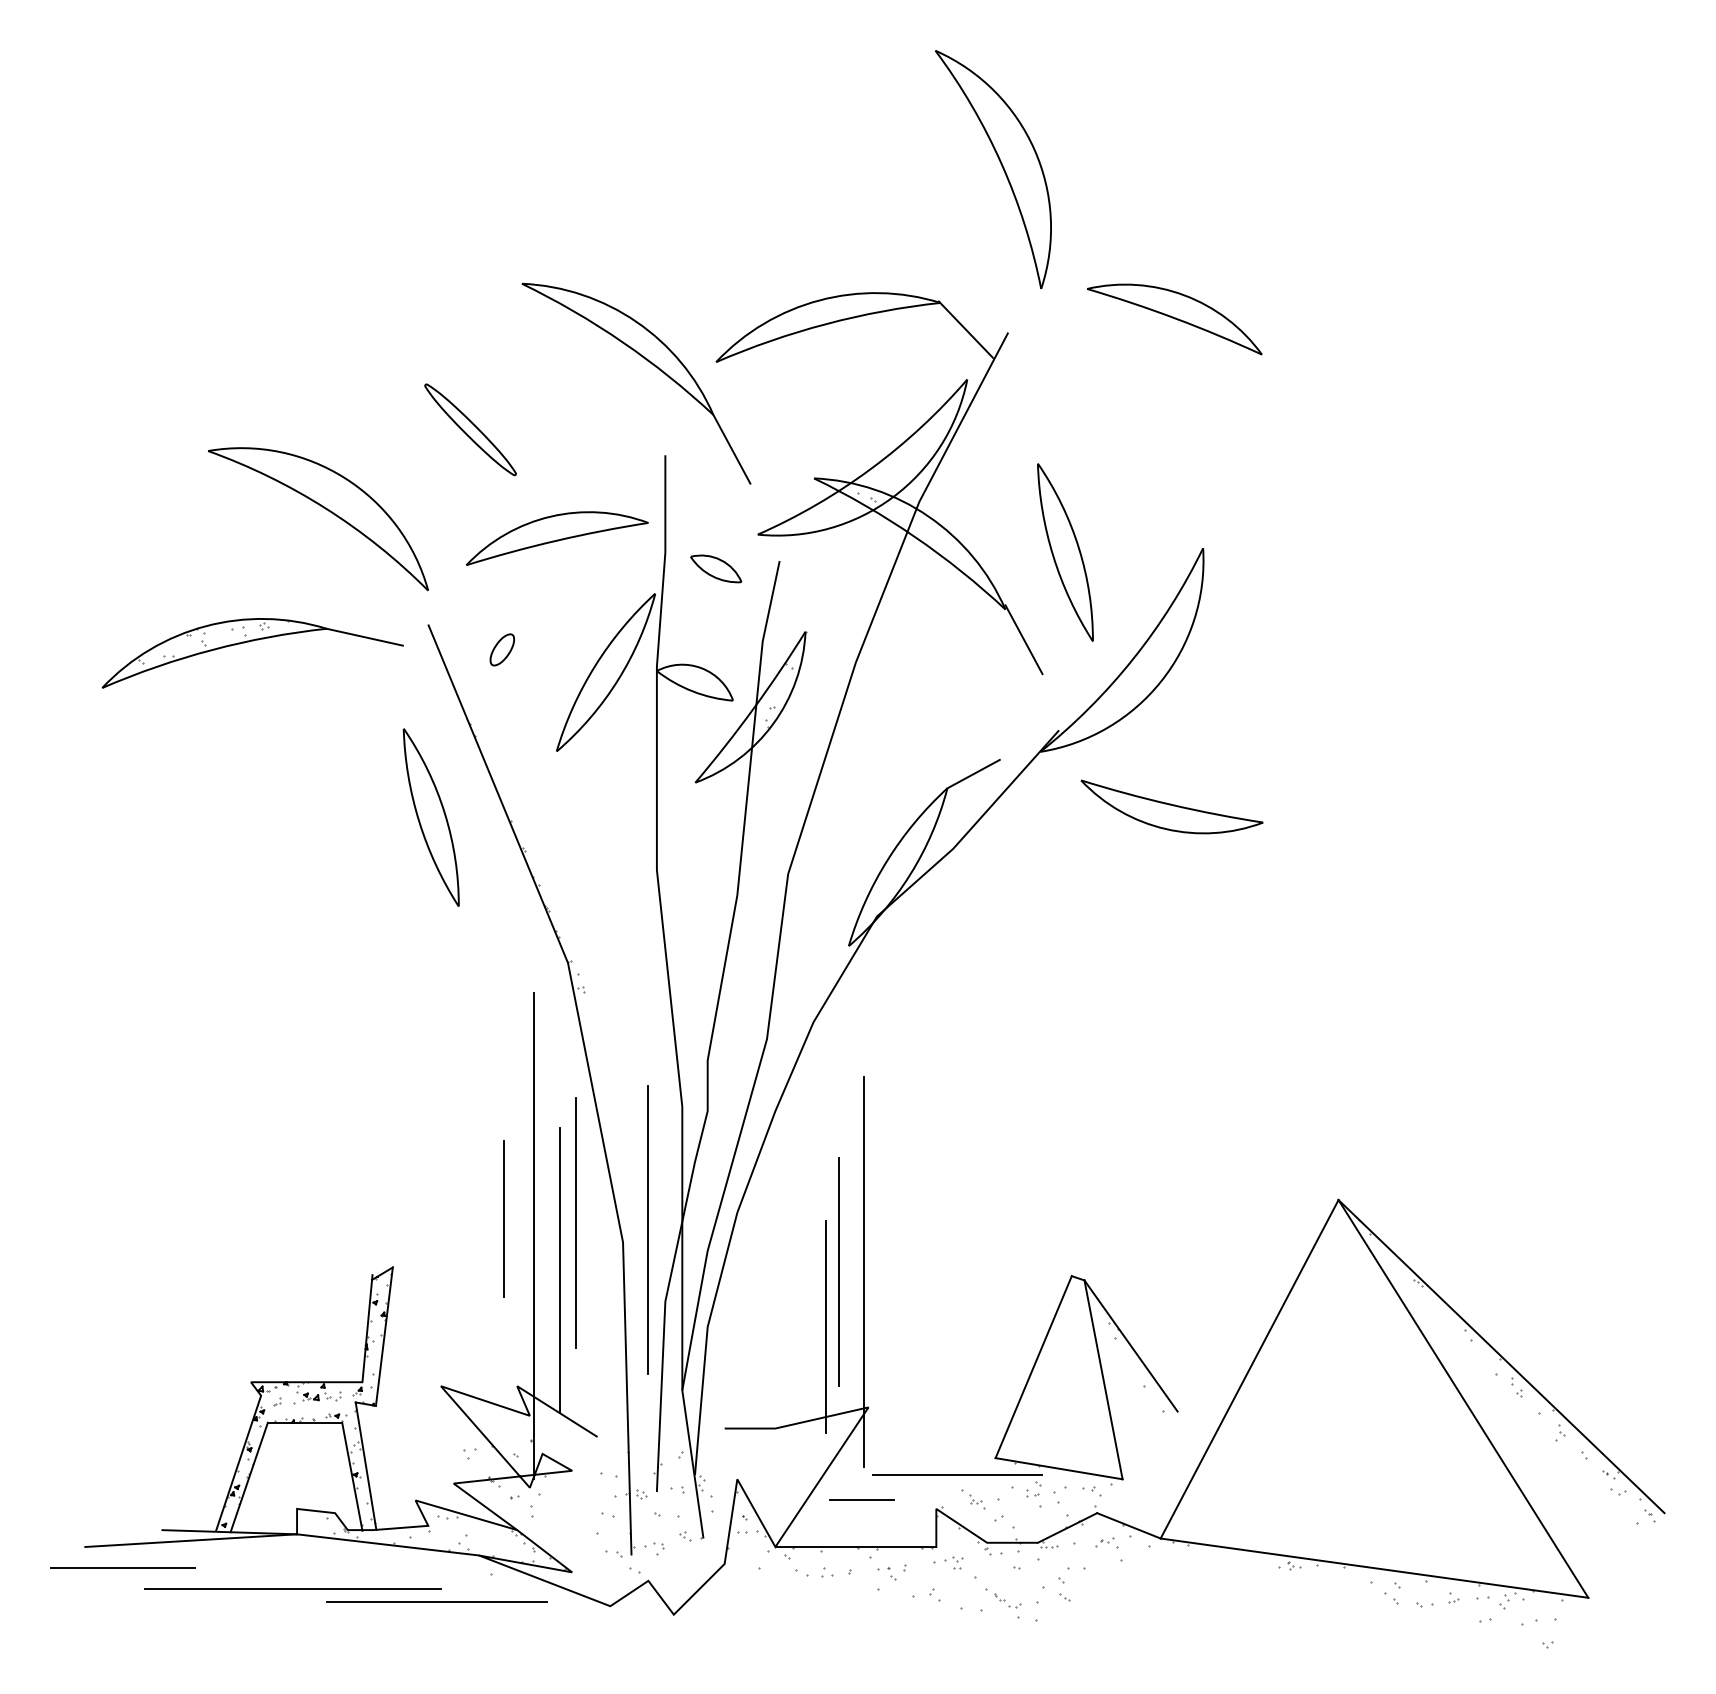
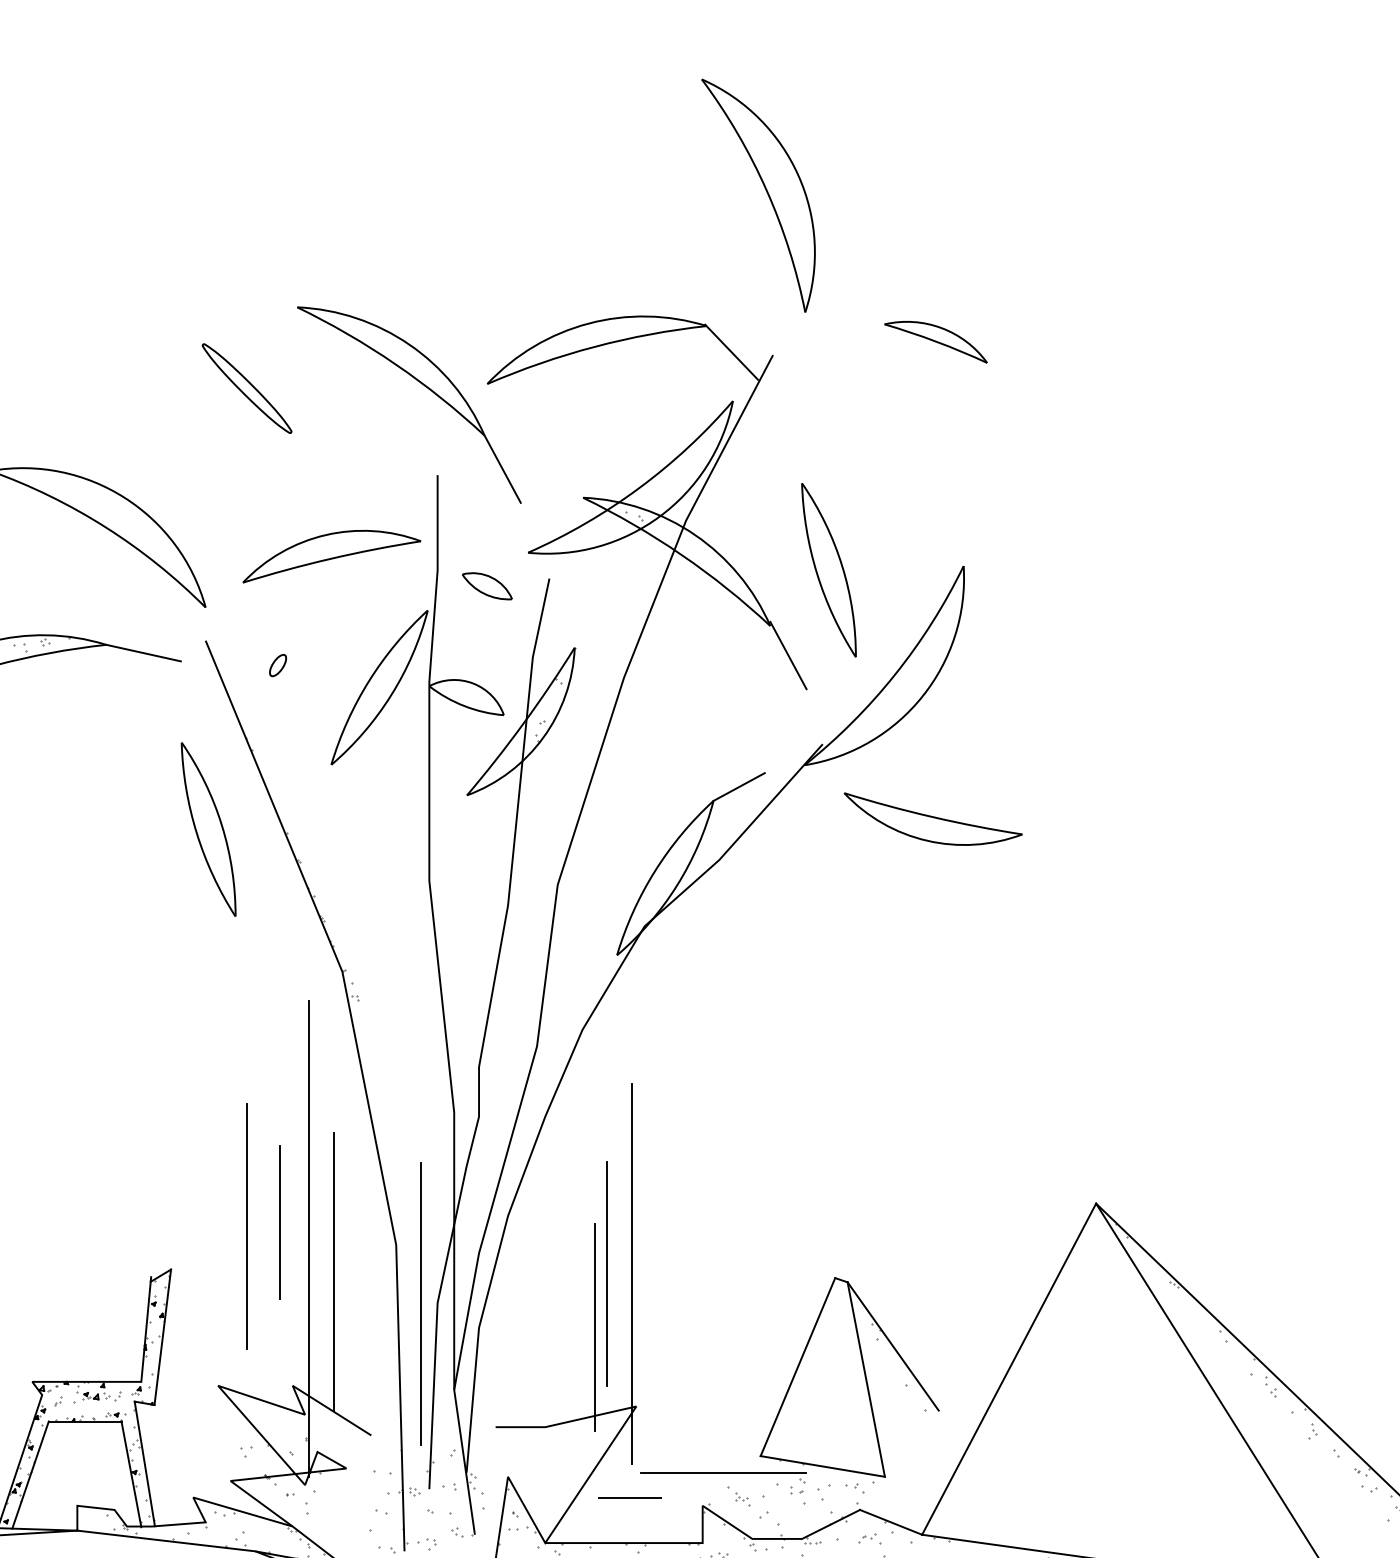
part: (1174, 319) -> (935, 342), size x0.6
part: (470, 429) -> (247, 388), moved
part: (501, 649) -> (277, 665), size x0.7
line: (575, 1222) -> (246, 1225), moved
line: (647, 1229) -> (420, 1303), moved

